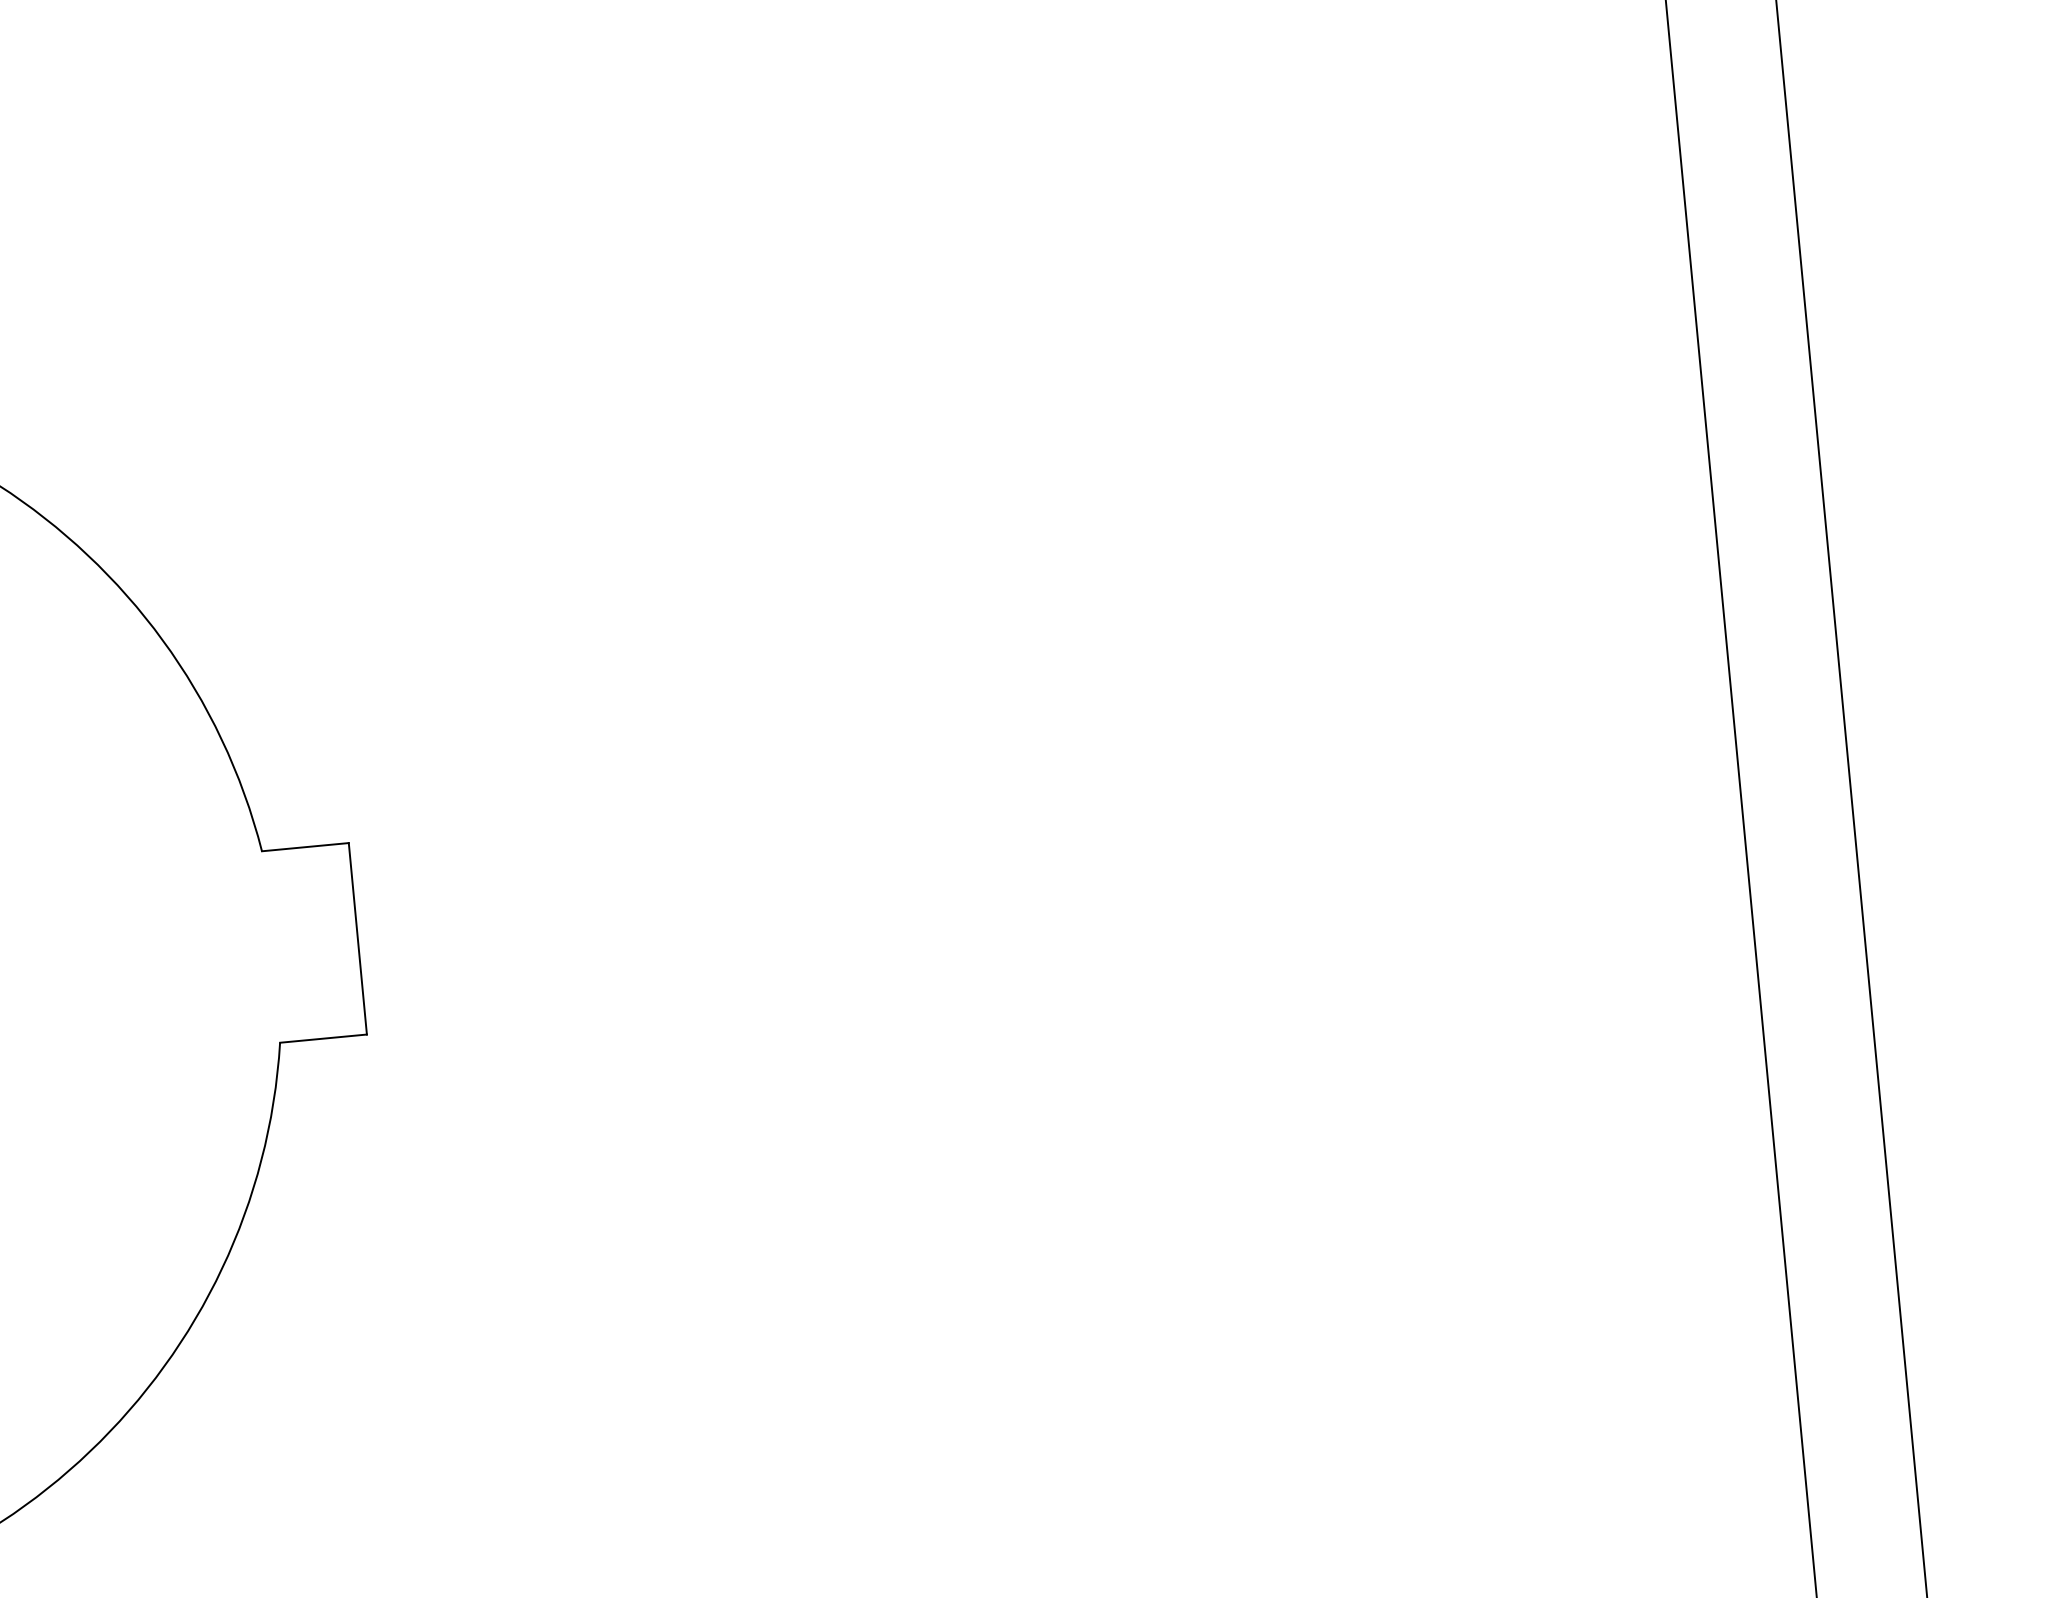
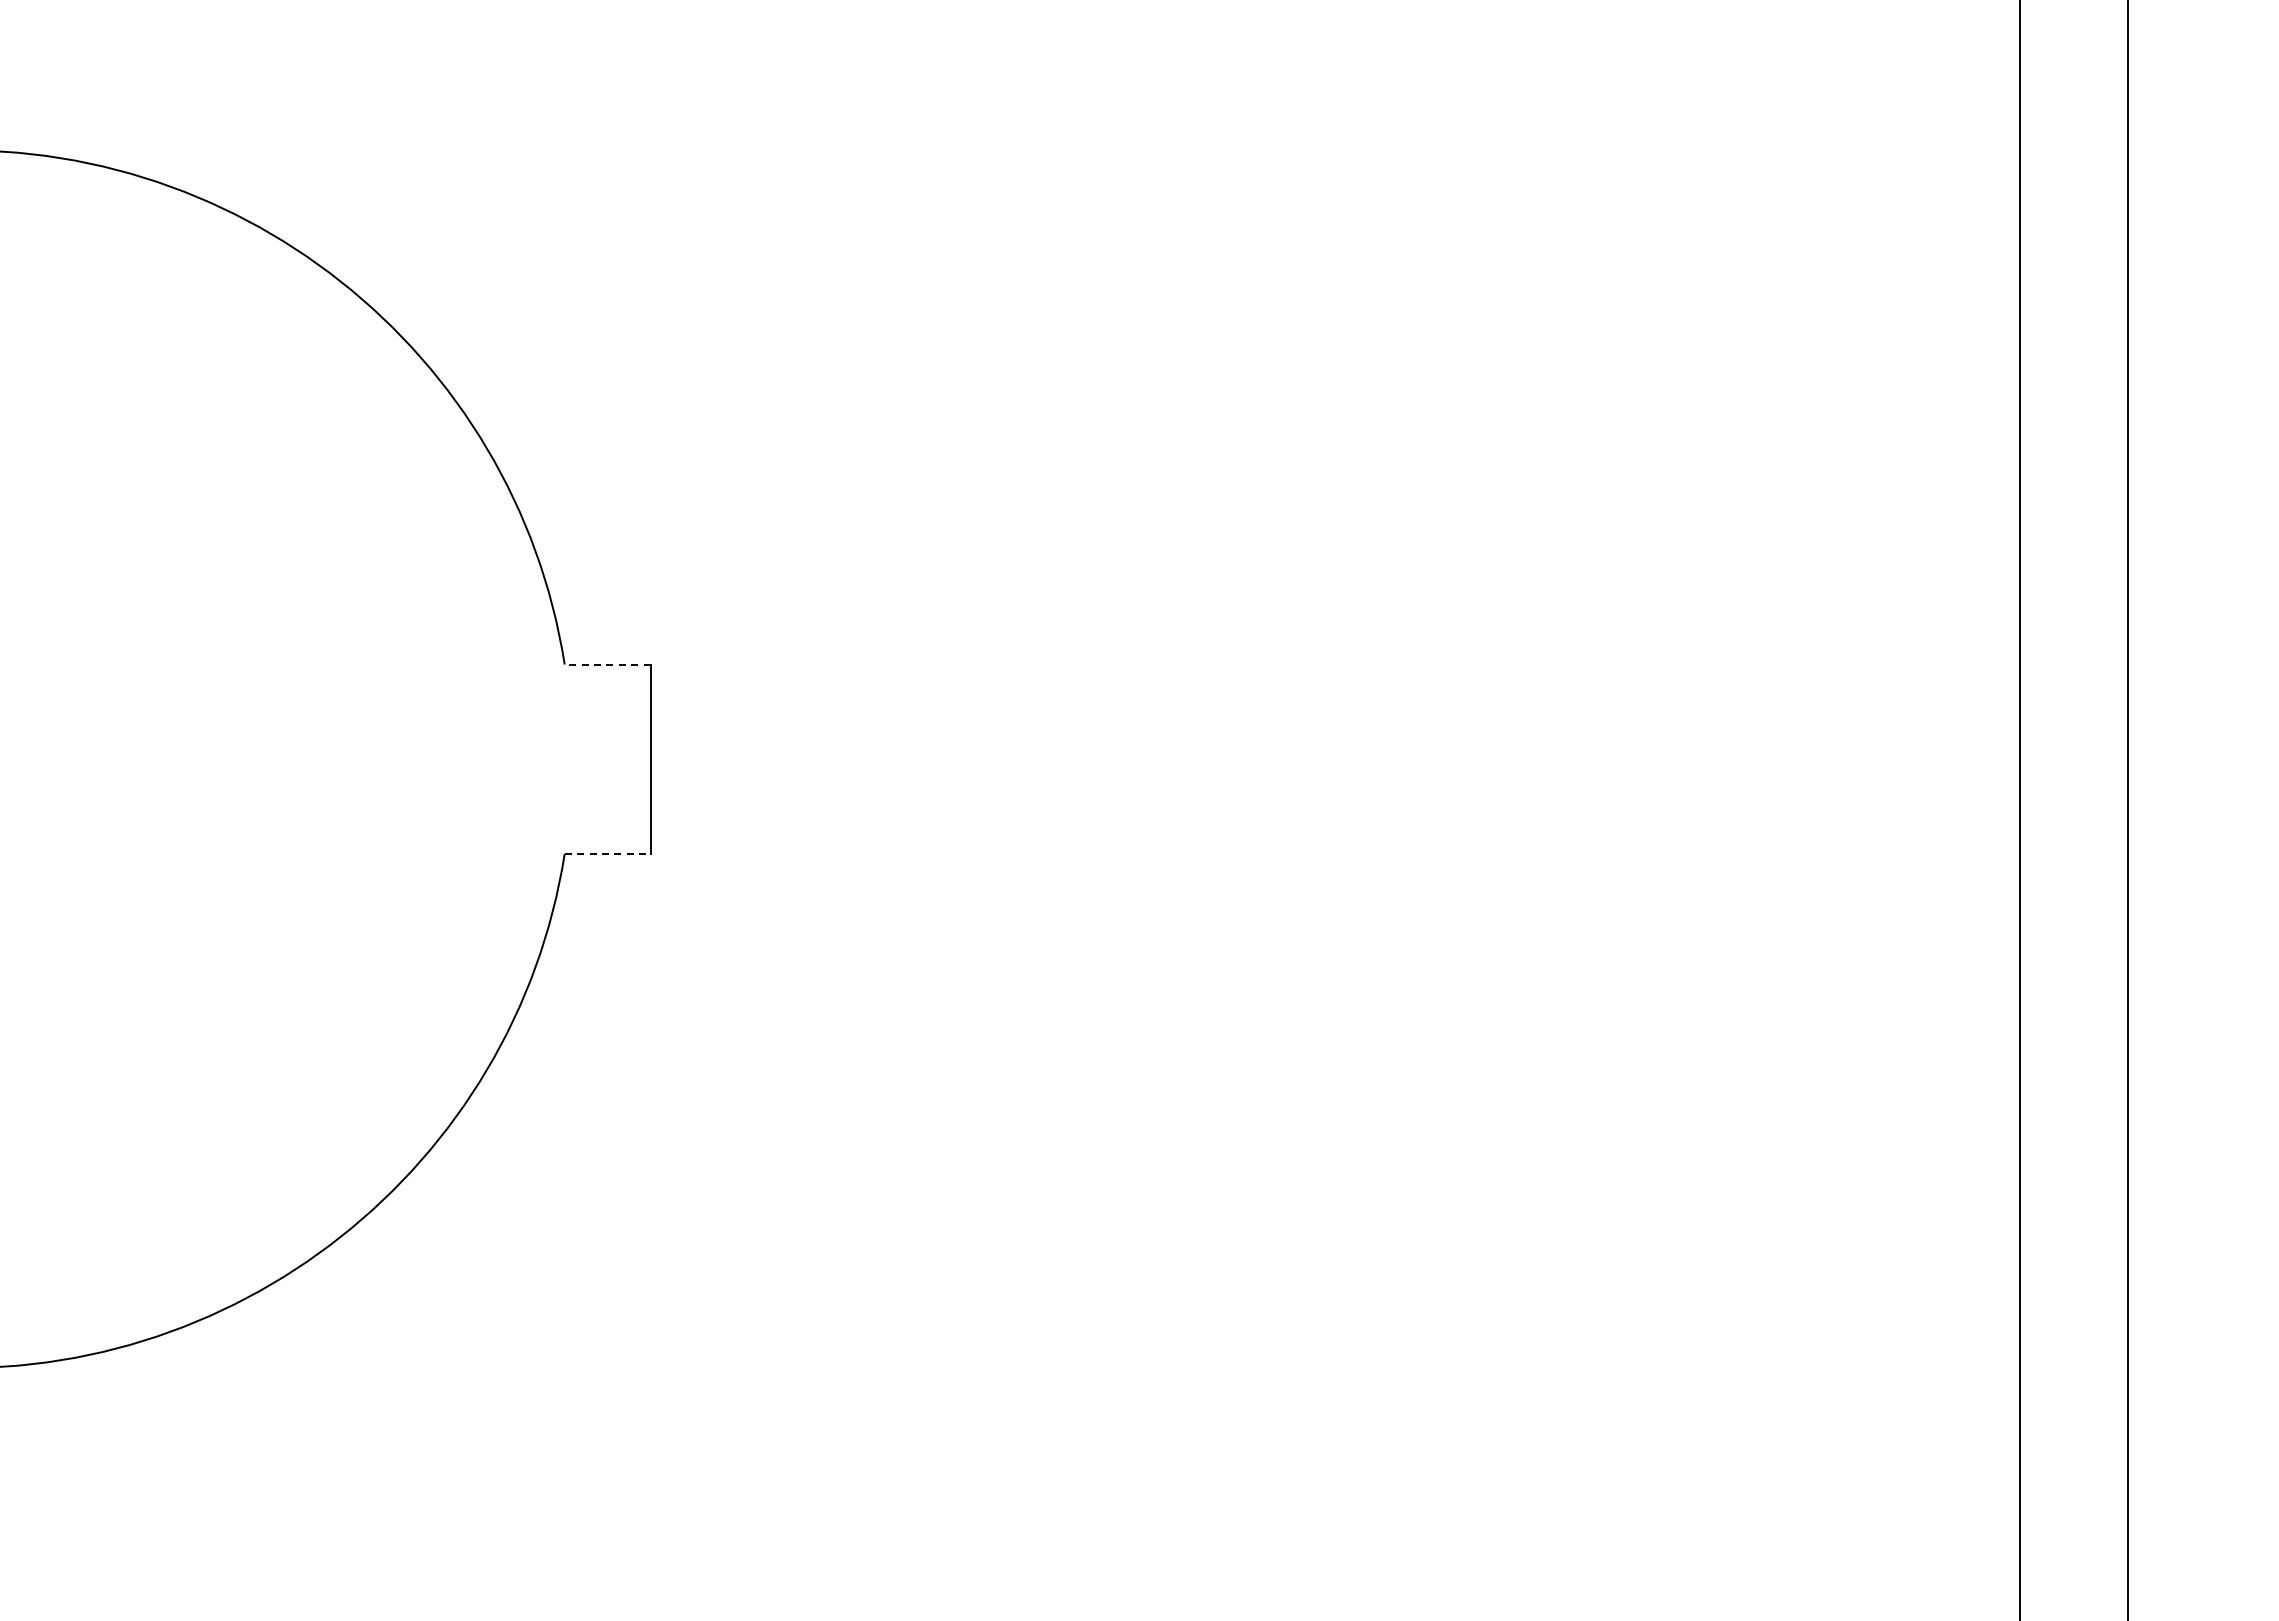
line: (305, 847) -> (607, 664), solid -> dashed
line: (323, 1038) -> (607, 853), solid -> dashed

